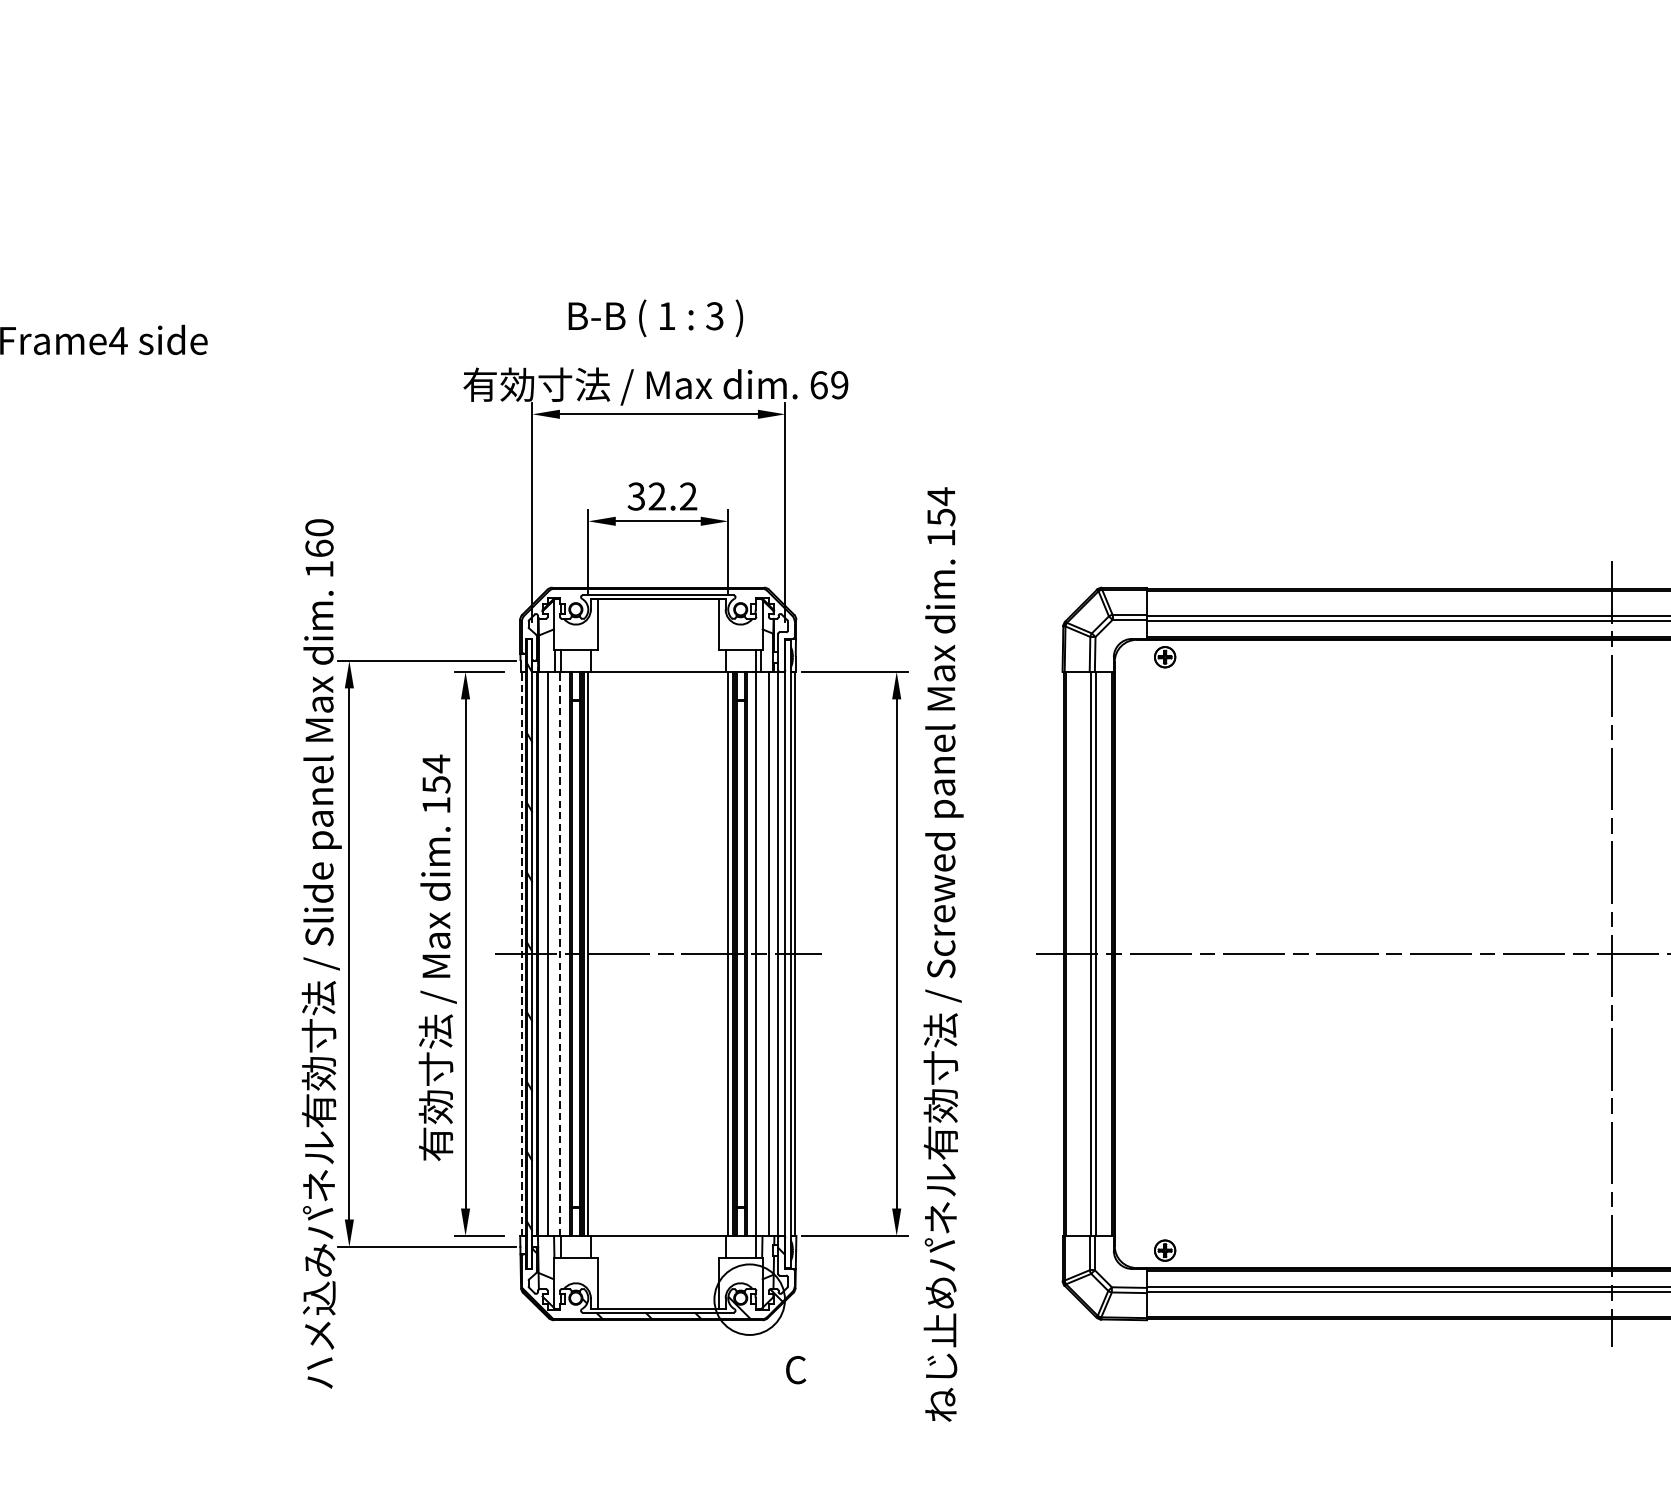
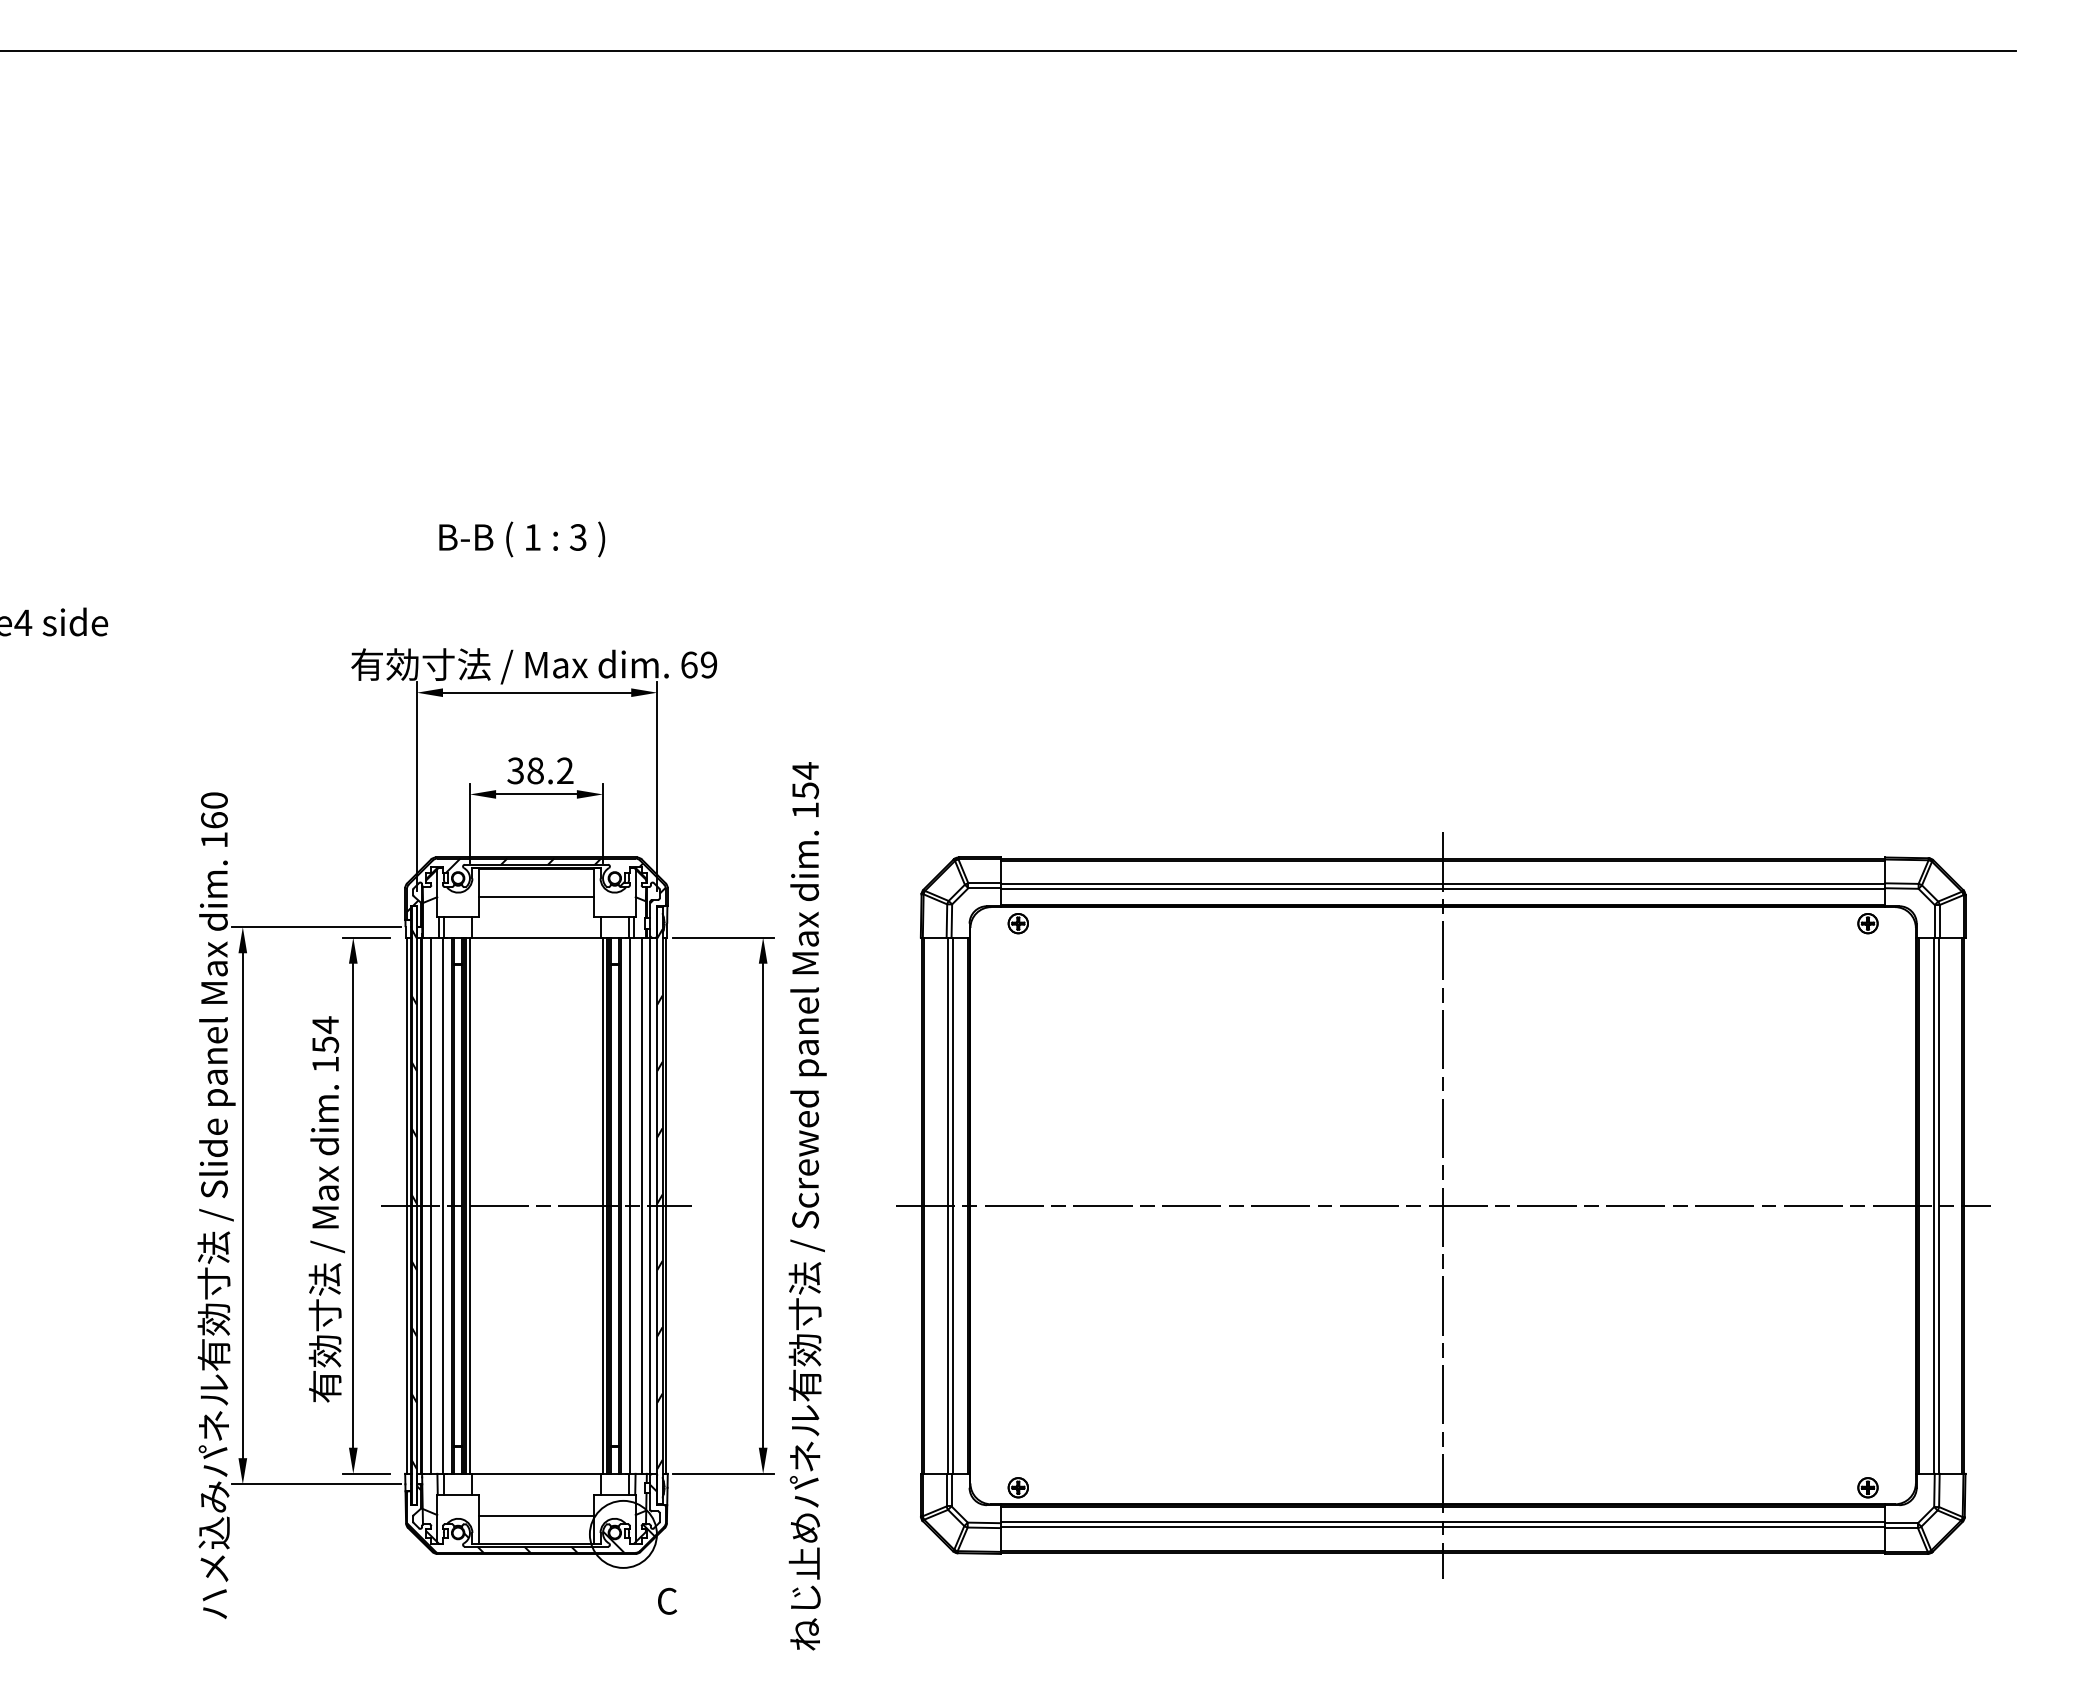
text: (656, 318) -> (522, 539), moved
text: (657, 496) -> (535, 770), 32.2 -> 38.2
hatch: (657, 617) -> (535, 885), added
line: (658, 628) -> (536, 896), added
hatch: (787, 947) -> (659, 1199), added
line: (521, 953) -> (406, 1205), dashed -> solid
line: (560, 953) -> (443, 1205), dashed -> solid
line: (658, 1279) -> (536, 1515), added

